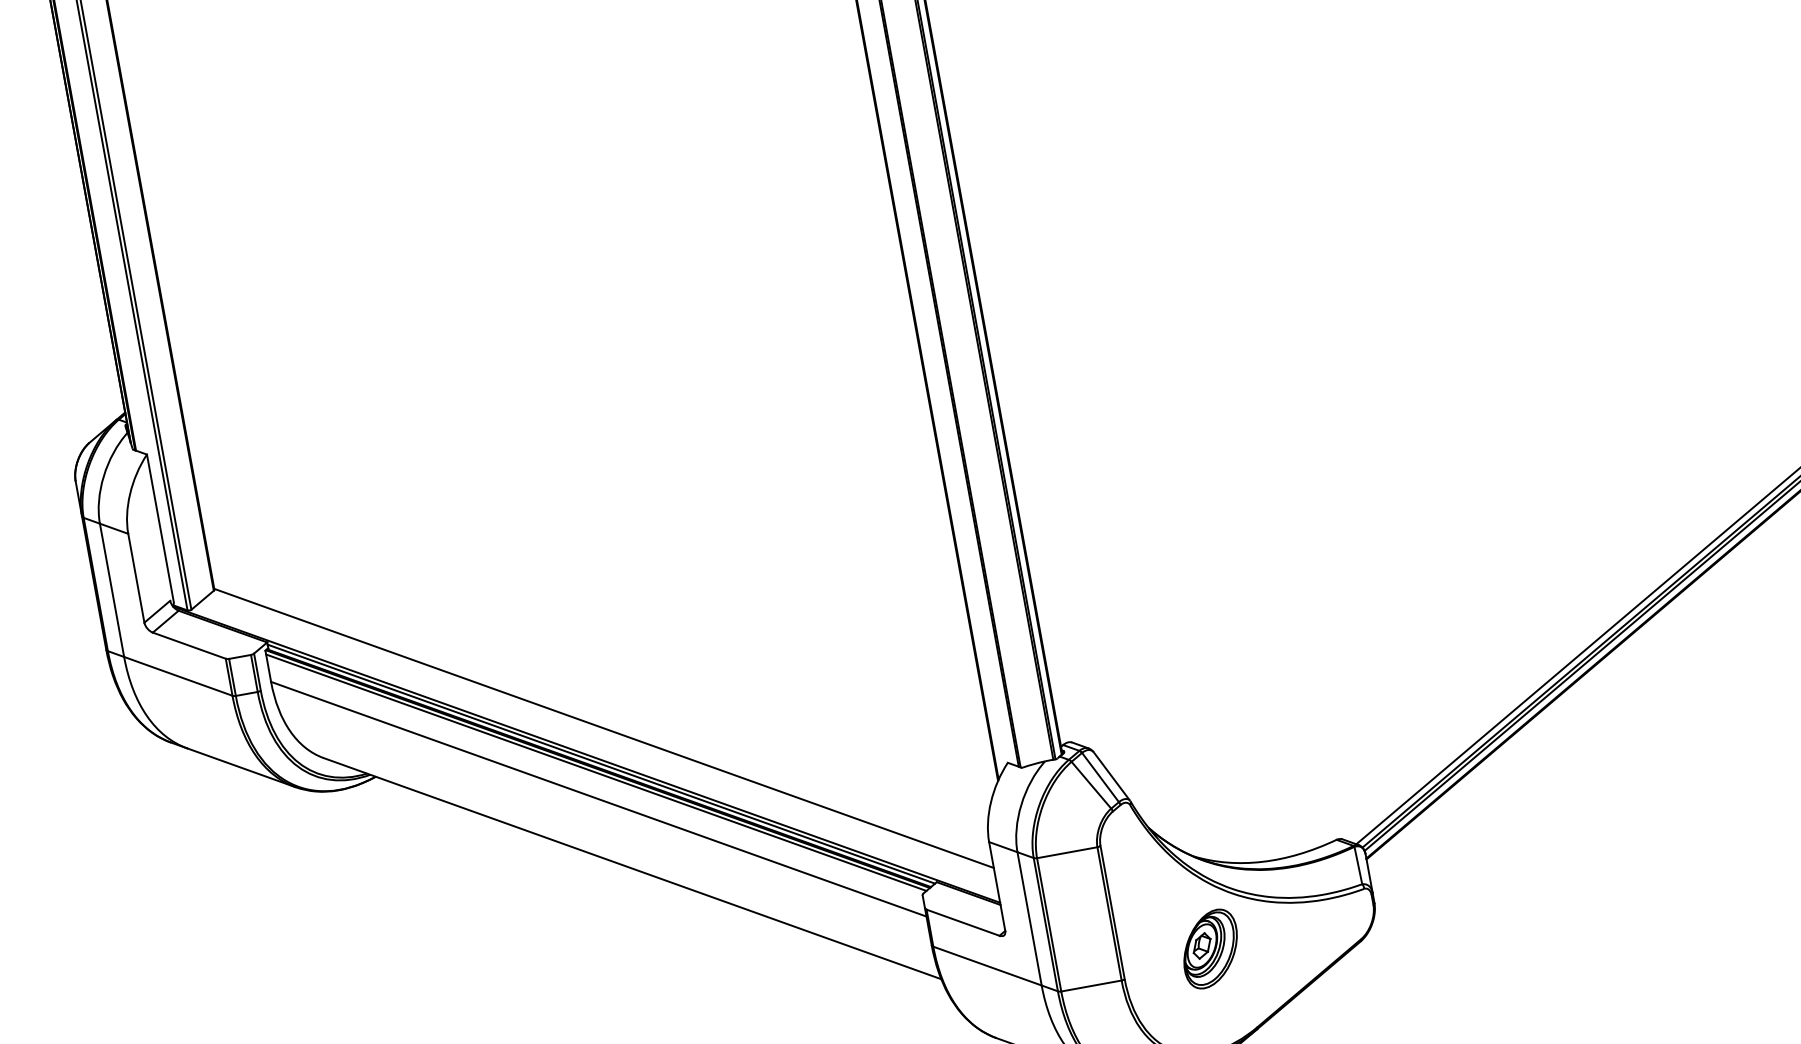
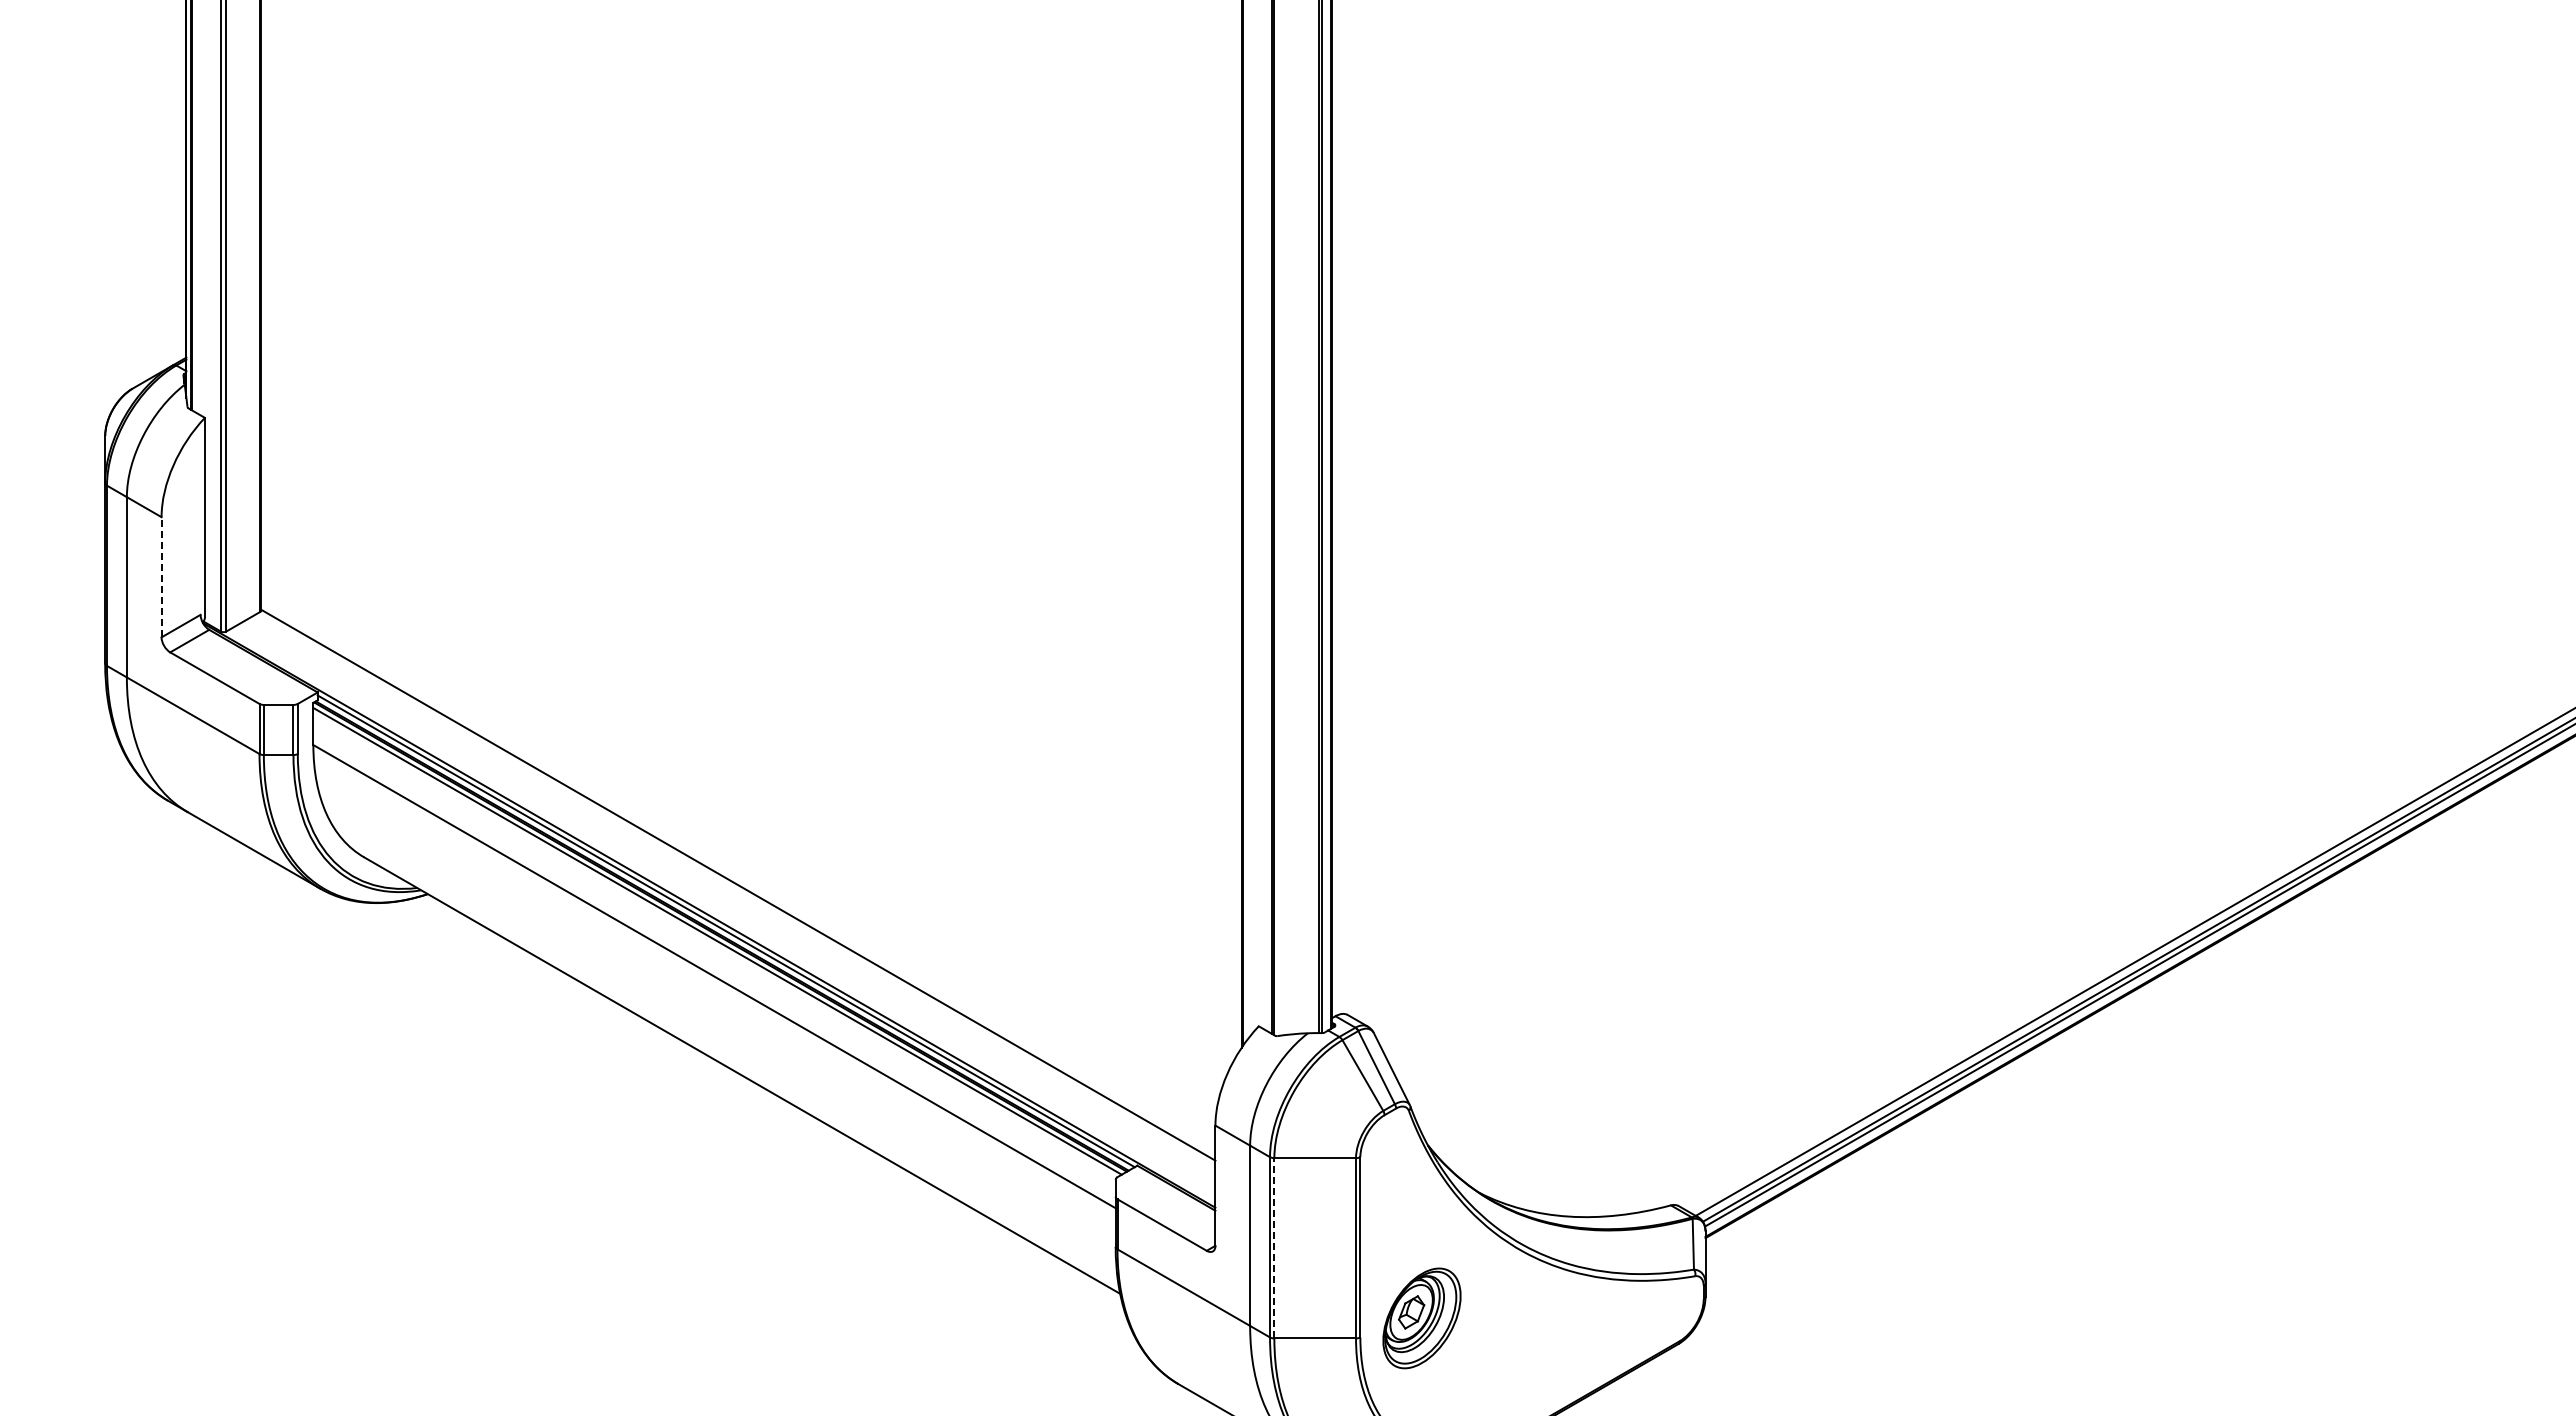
line: (136, 577) -> (161, 576), solid -> dashed
line: (1049, 924) -> (1274, 1247), solid -> dashed
part: (1210, 949) -> (1421, 1318), moved

